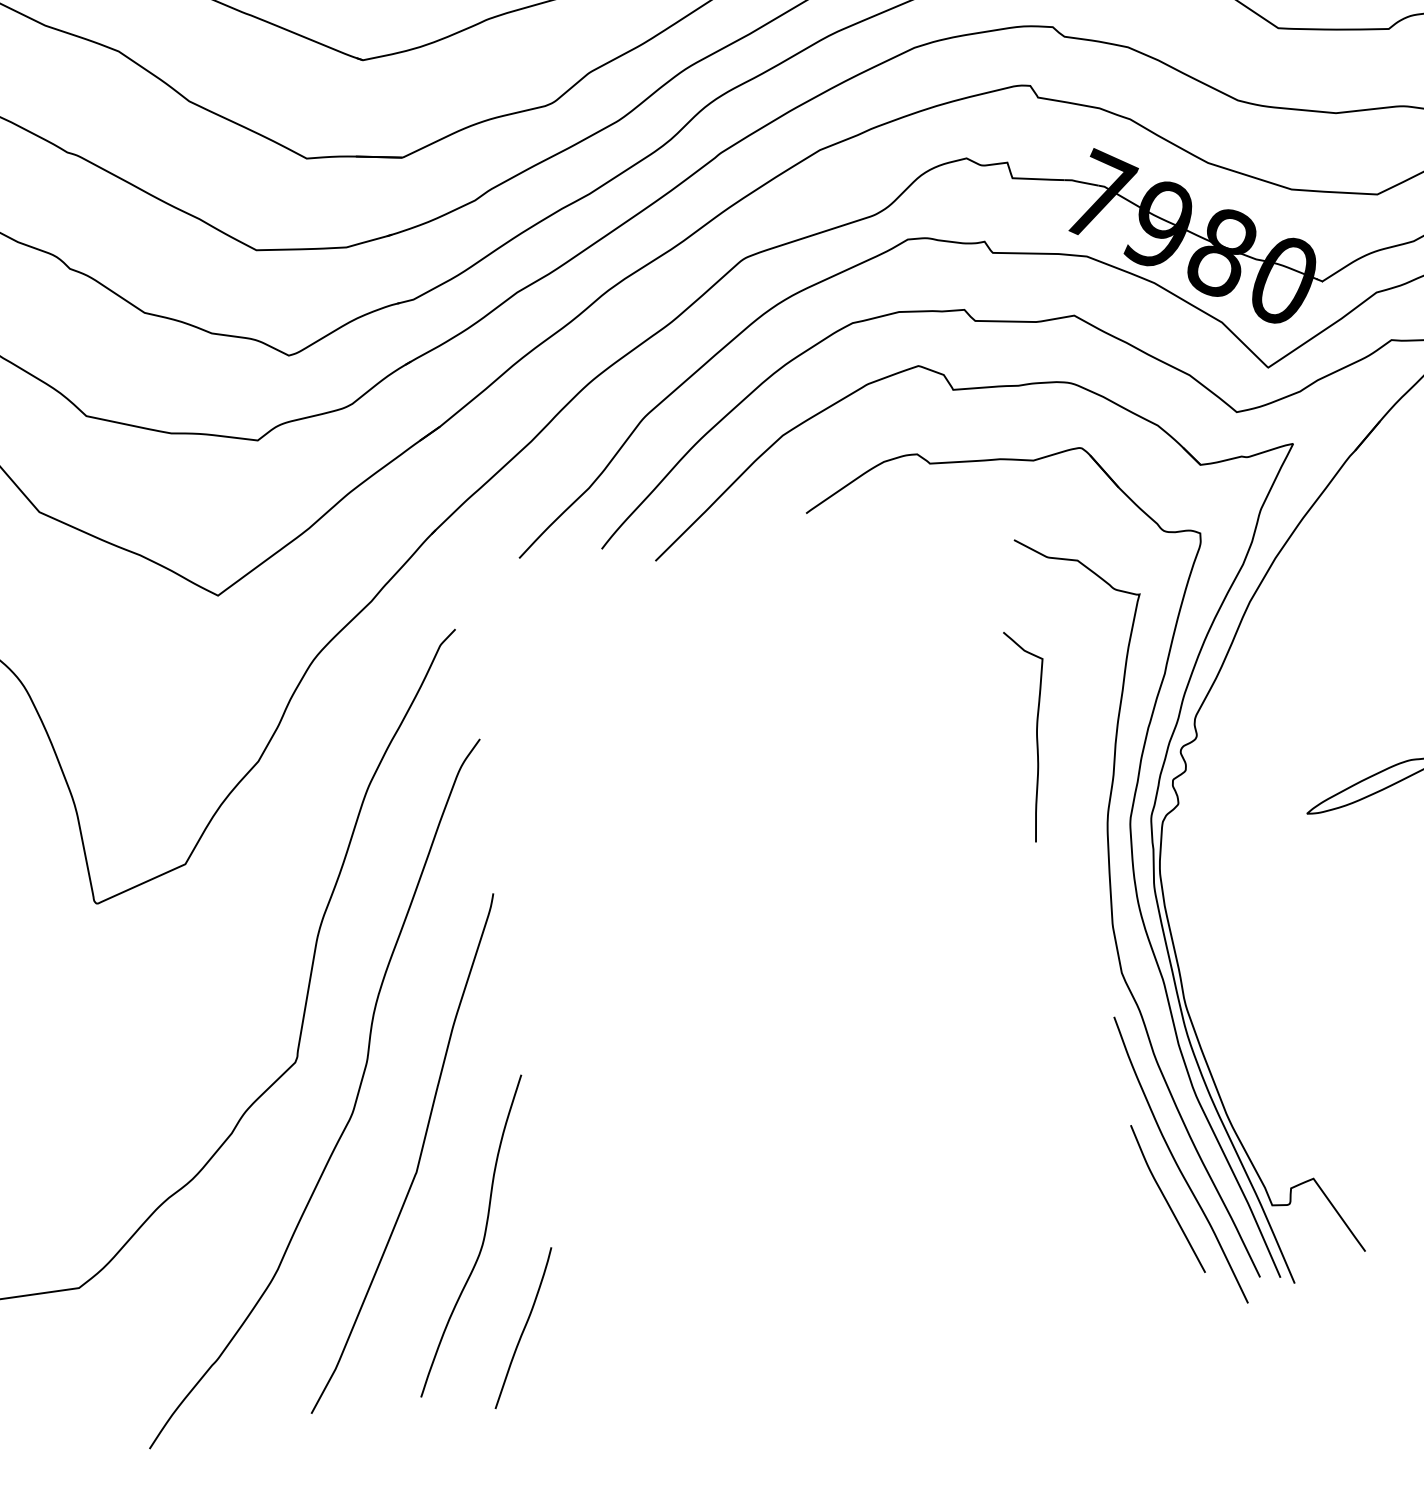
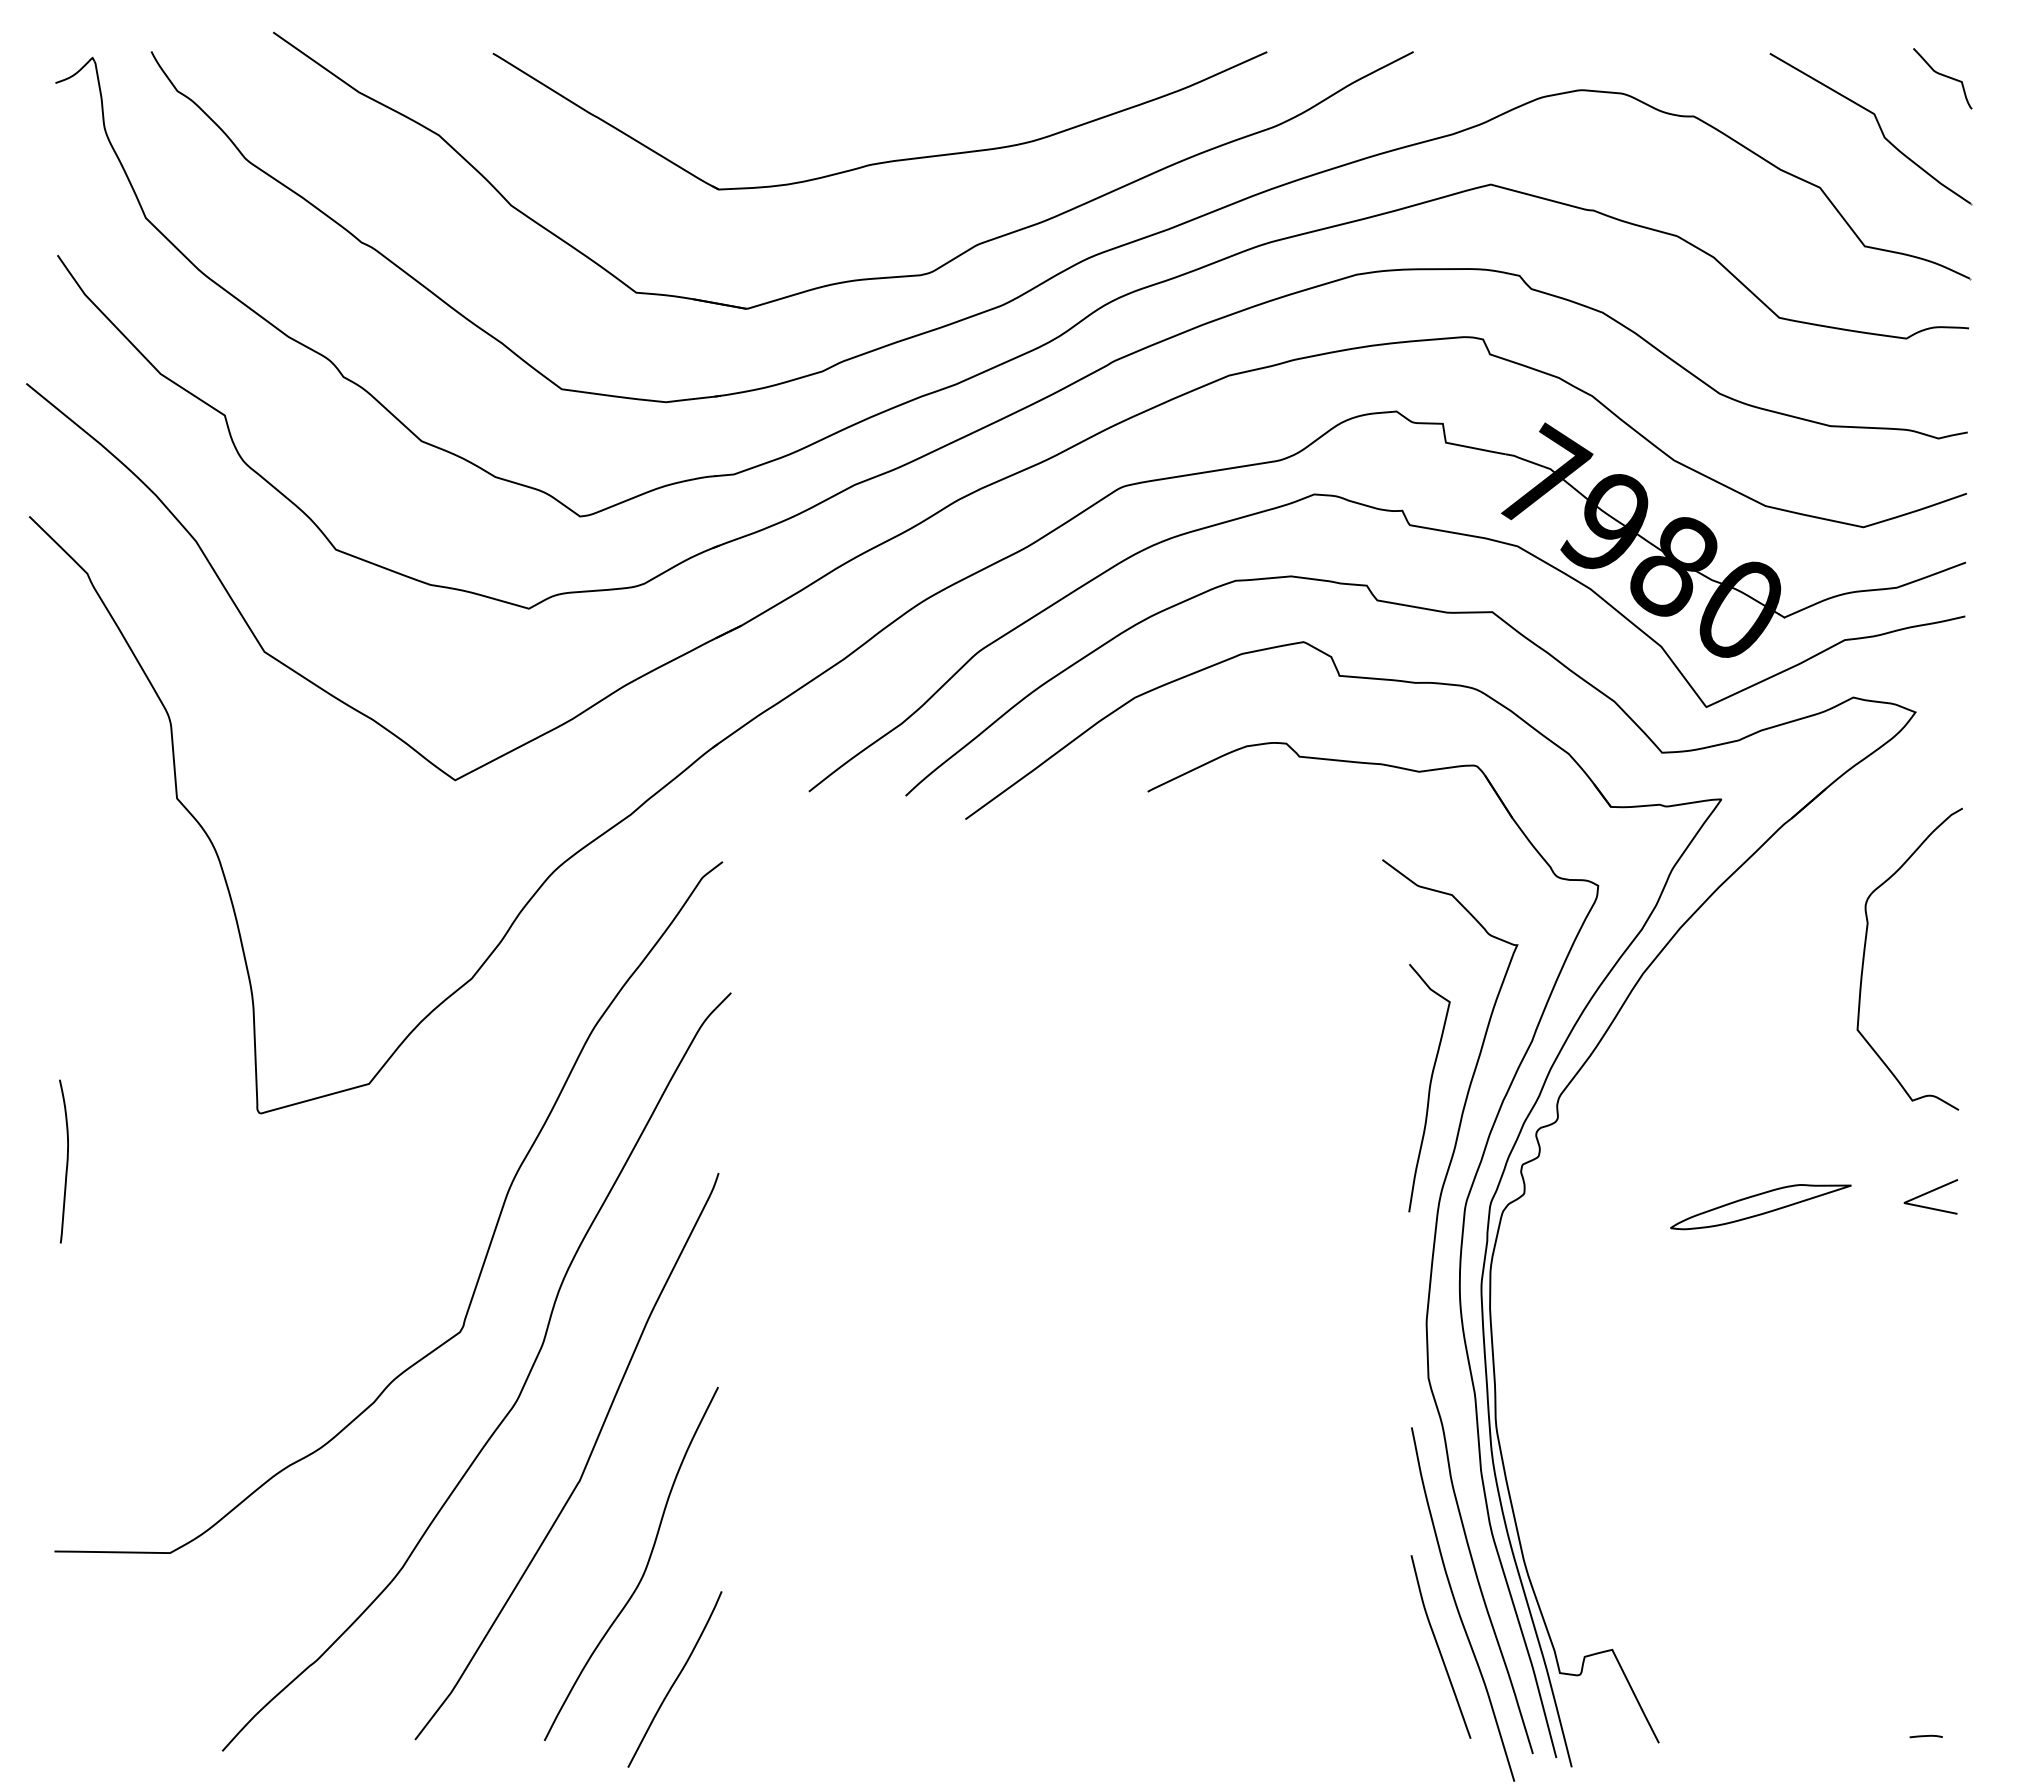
curve: (1036, 734) -> (1429, 1088), moved

